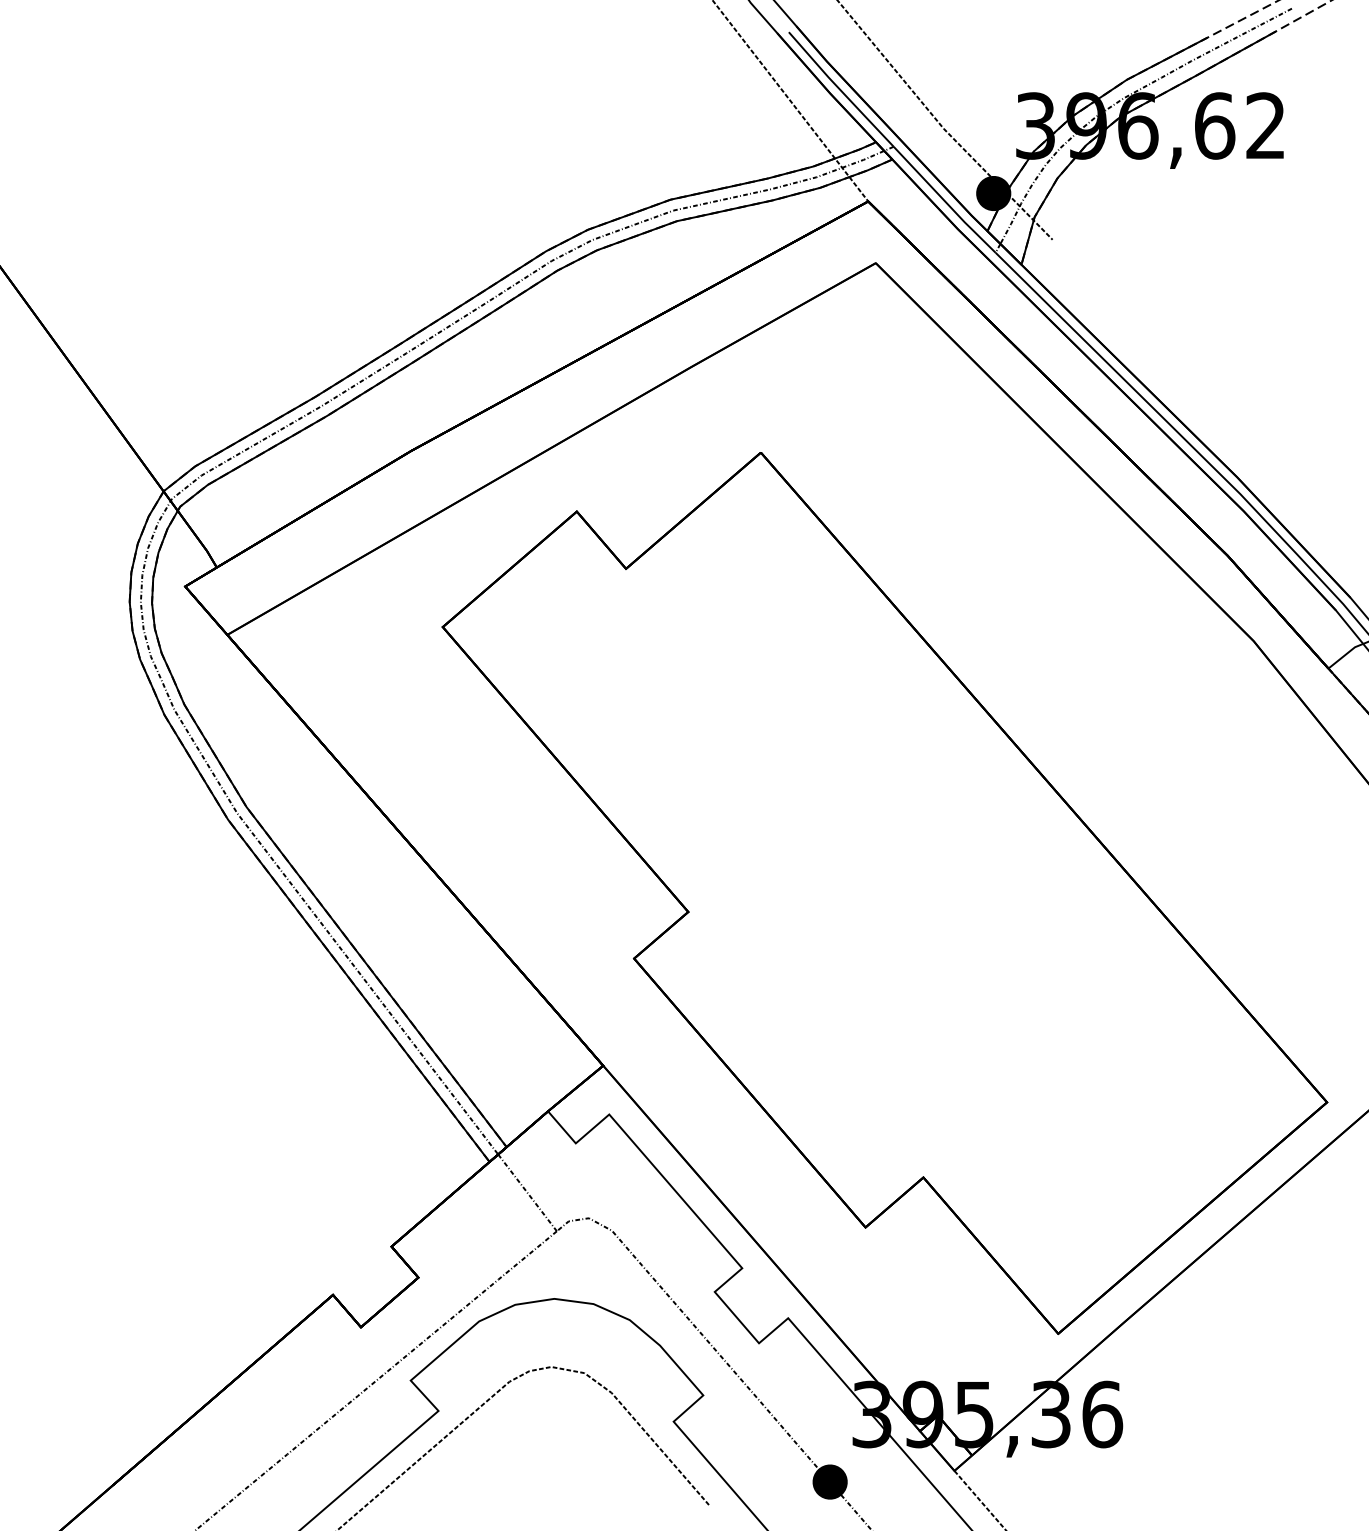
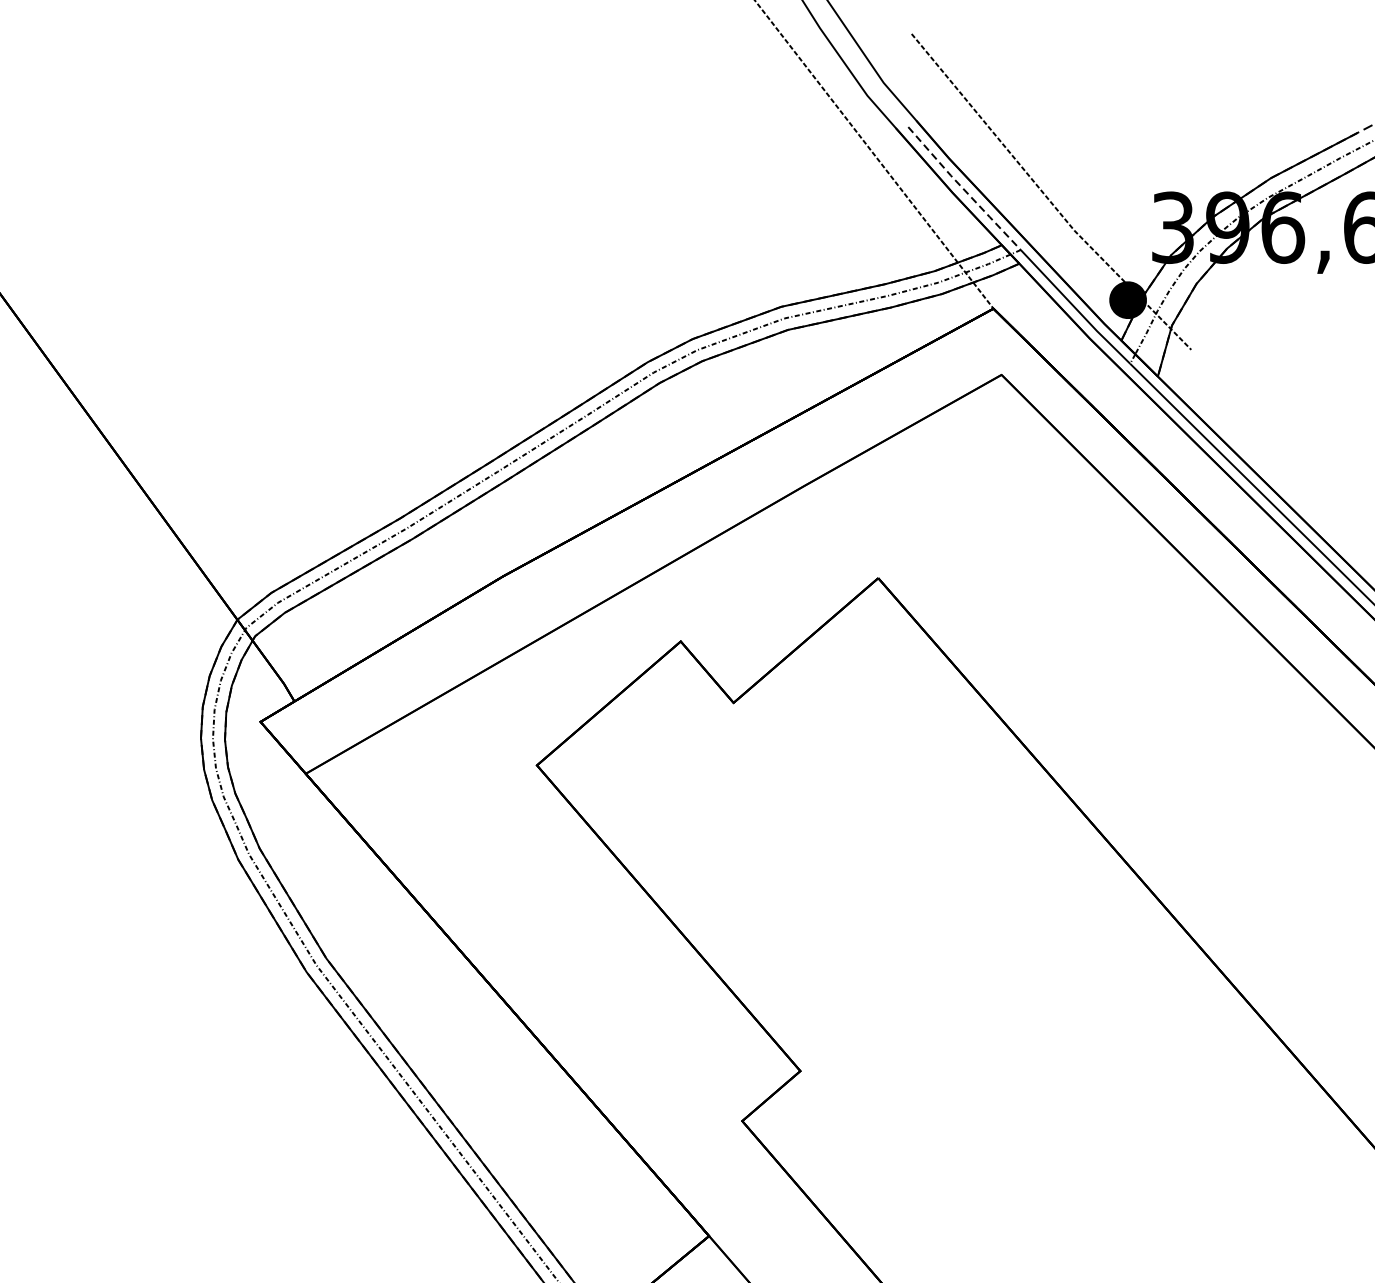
line: (840, 90) -> (963, 189), solid -> dashed

